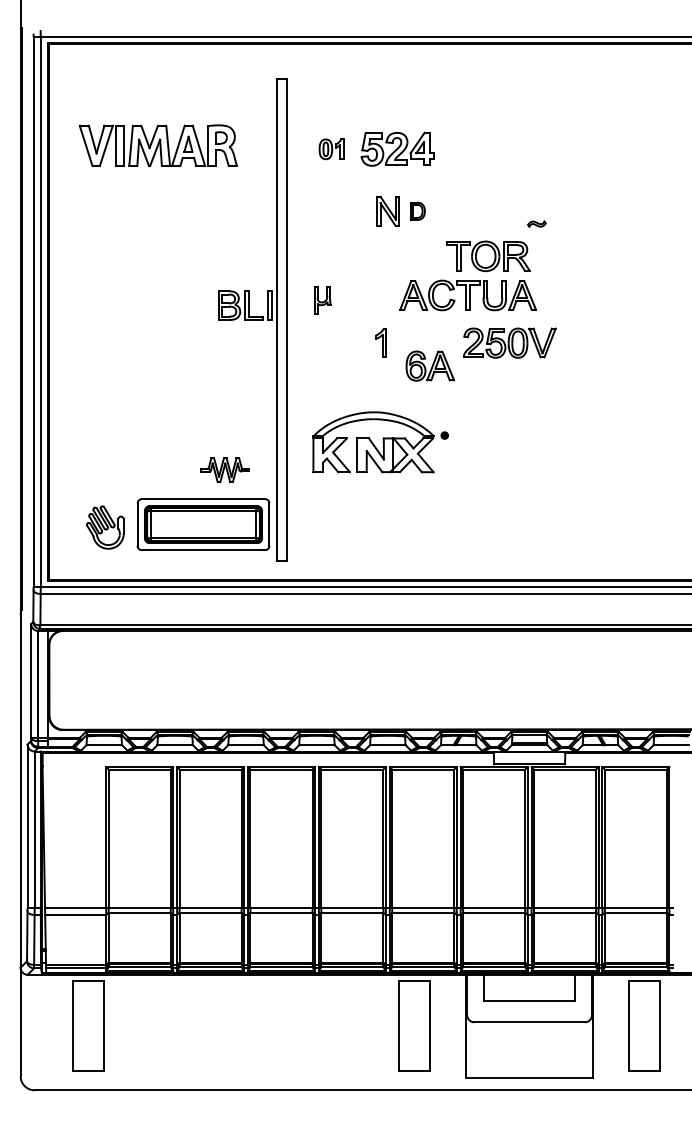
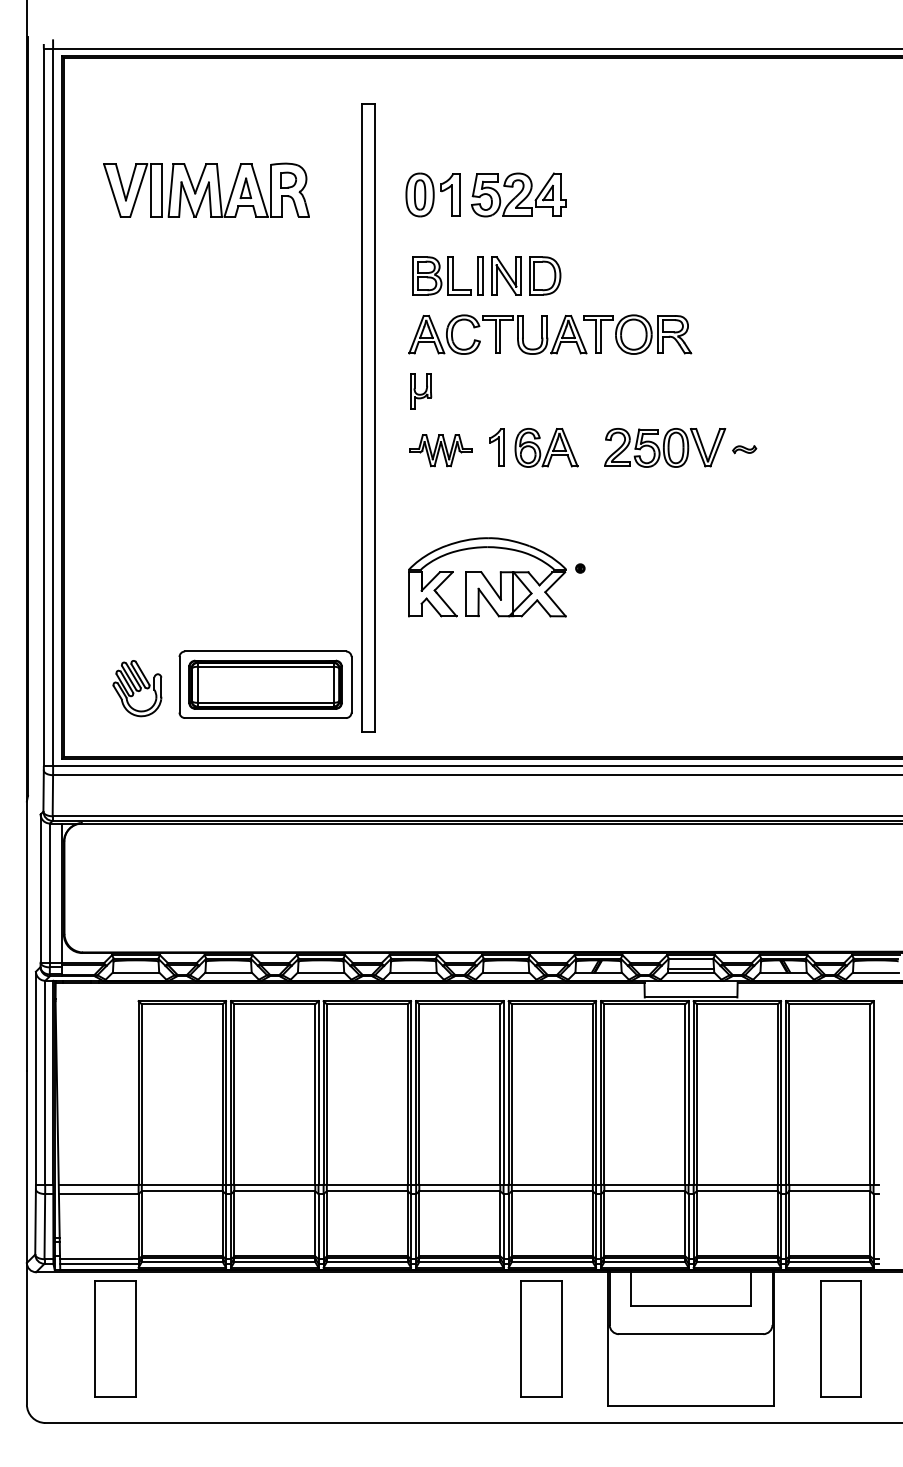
part: (331, 148) -> (432, 194), size x1.67
part: (418, 211) -> (545, 275), size x1.67
part: (536, 224) -> (744, 449), moved
part: (467, 295) -> (497, 334), moved
part: (244, 305) -> (447, 275), moved
part: (430, 365) -> (546, 447), moved
part: (224, 470) -> (440, 450), moved

